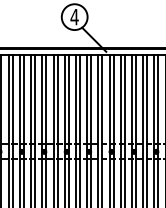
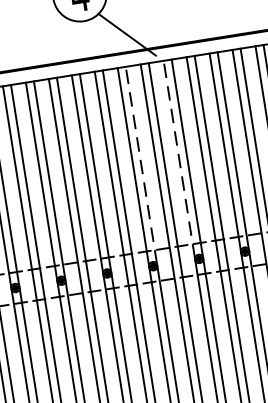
line: (91, 102) -> (142, 164), solid -> dashed
line: (109, 102) -> (178, 158), solid -> dashed

